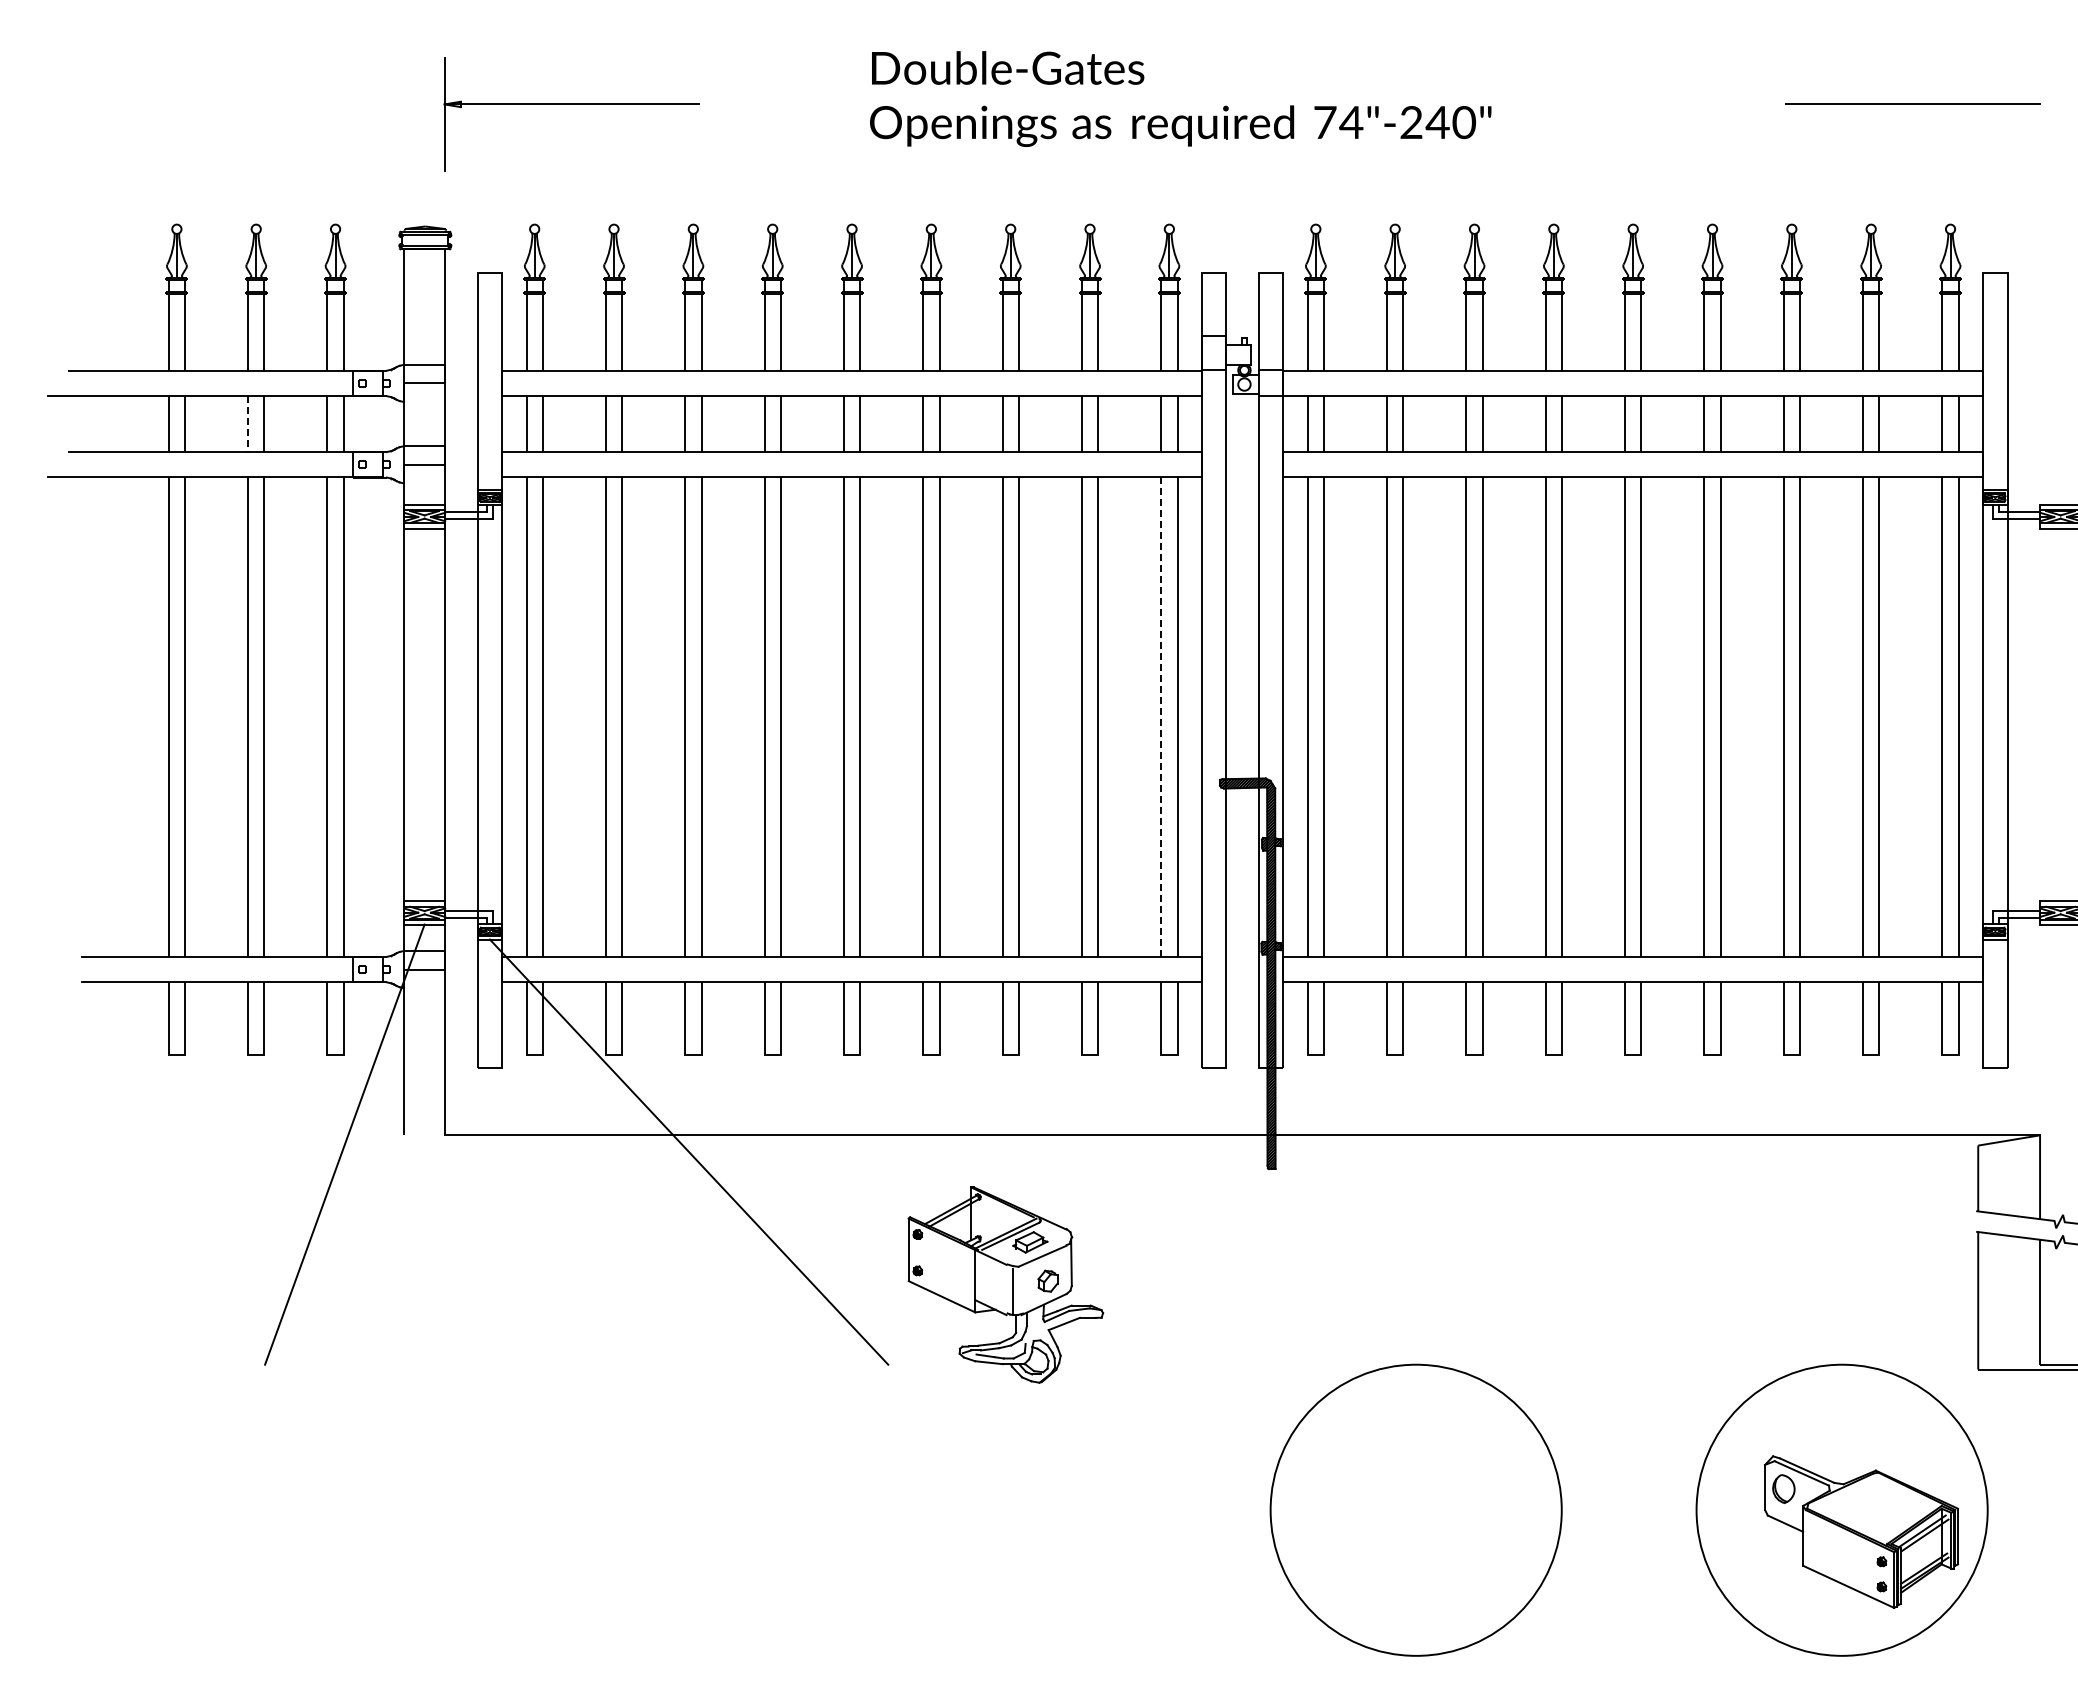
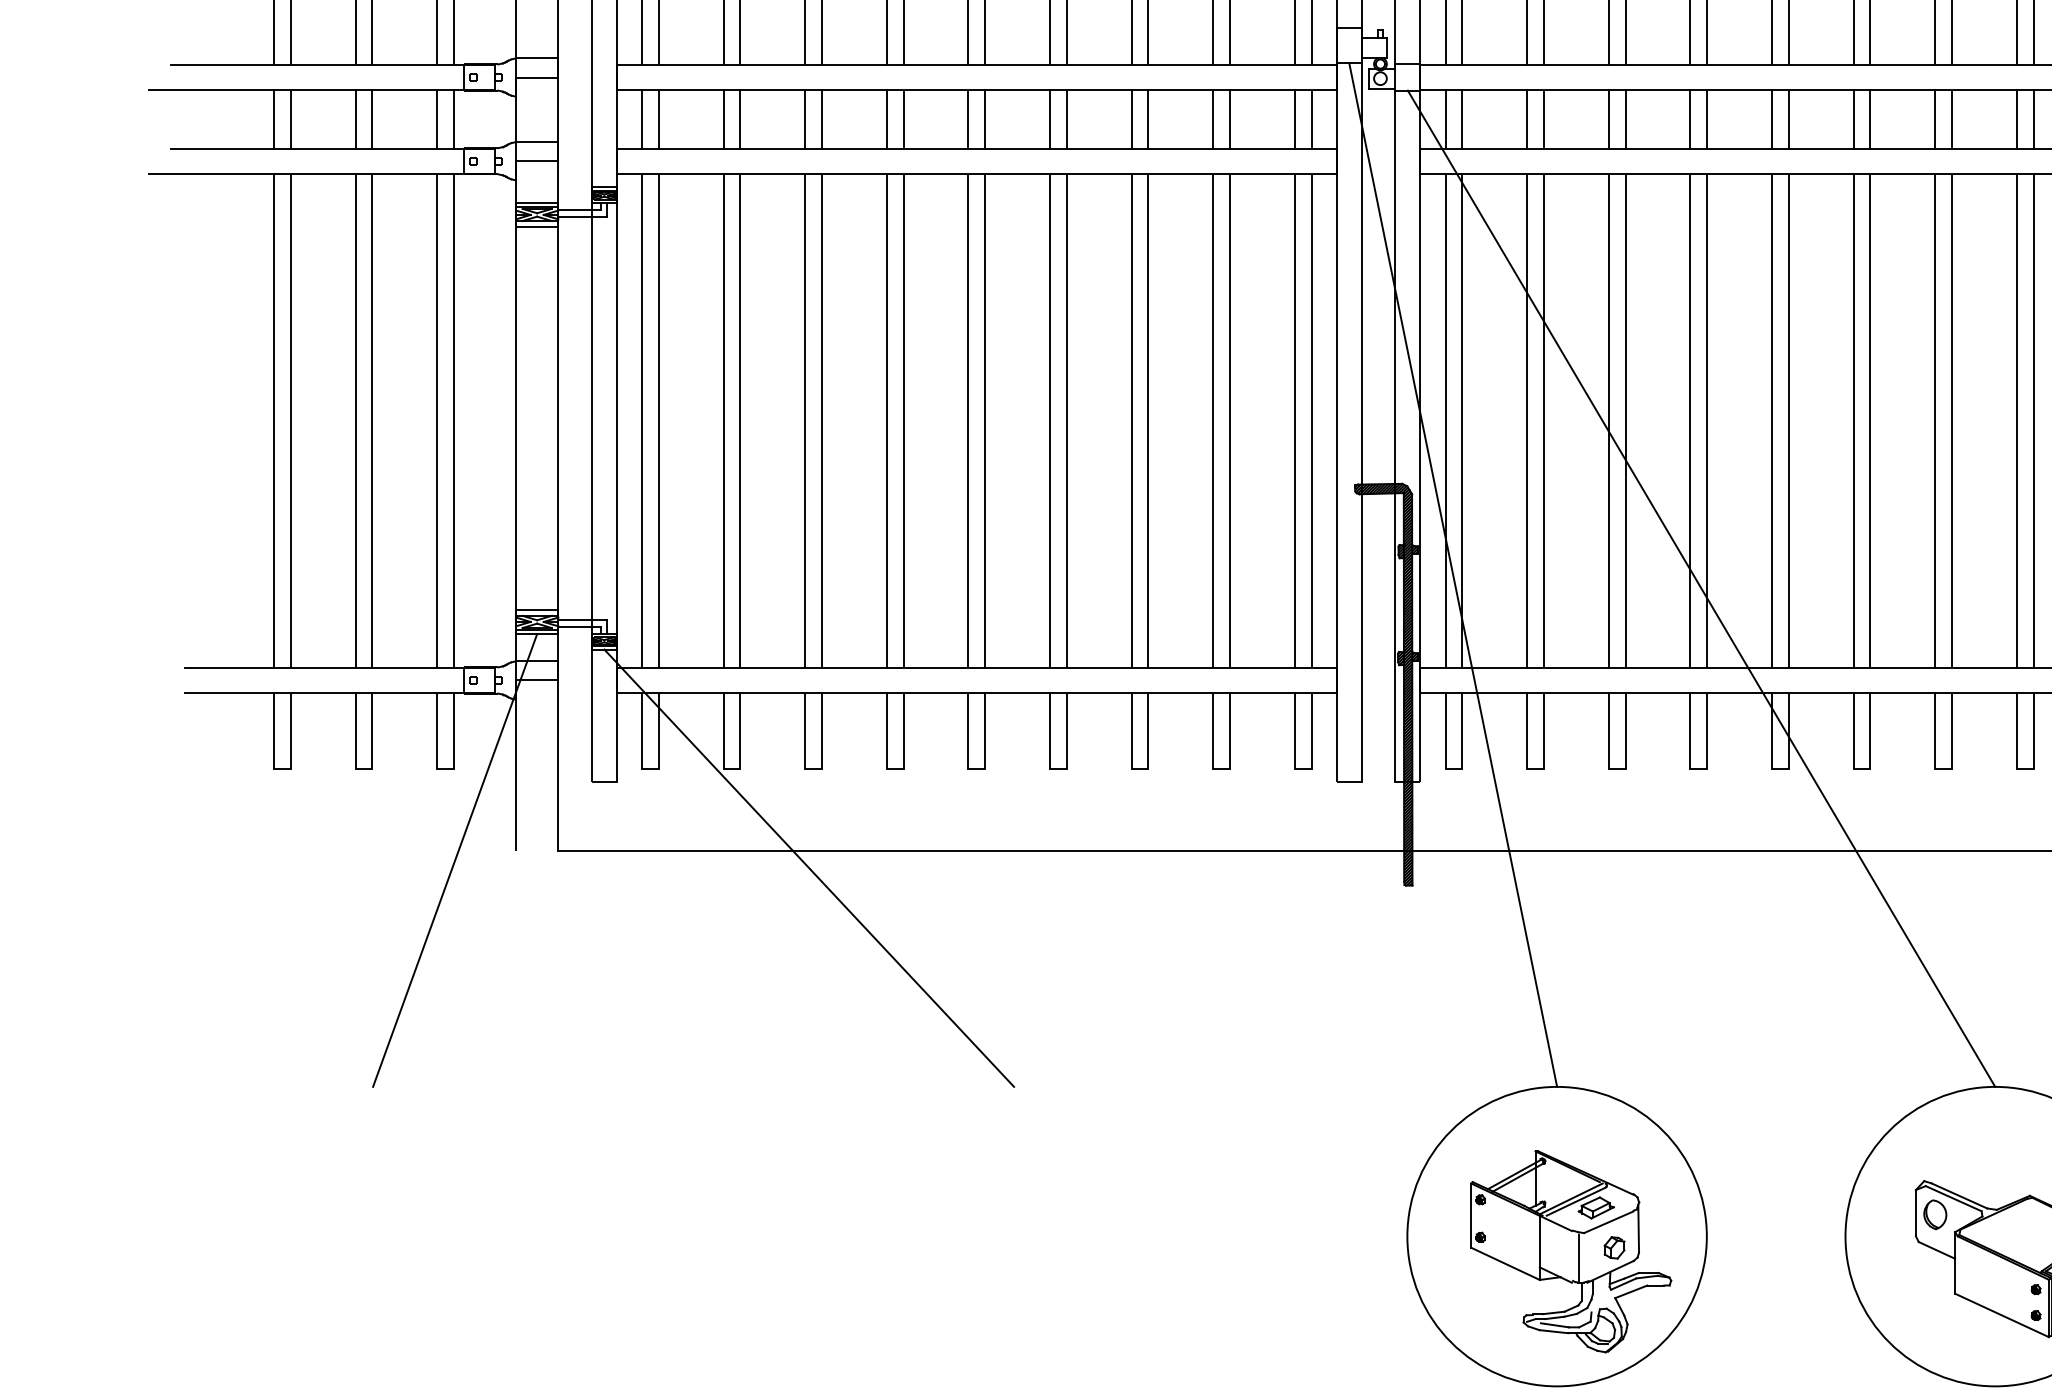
line: (248, 424) -> (356, 119), dashed -> solid
line: (1161, 717) -> (1295, 421), dashed -> solid
line: (1315, 866) -> (1453, 574), added
line: (1556, 880) -> (1701, 588), added
part: (1005, 1284) -> (1570, 1251), moved

